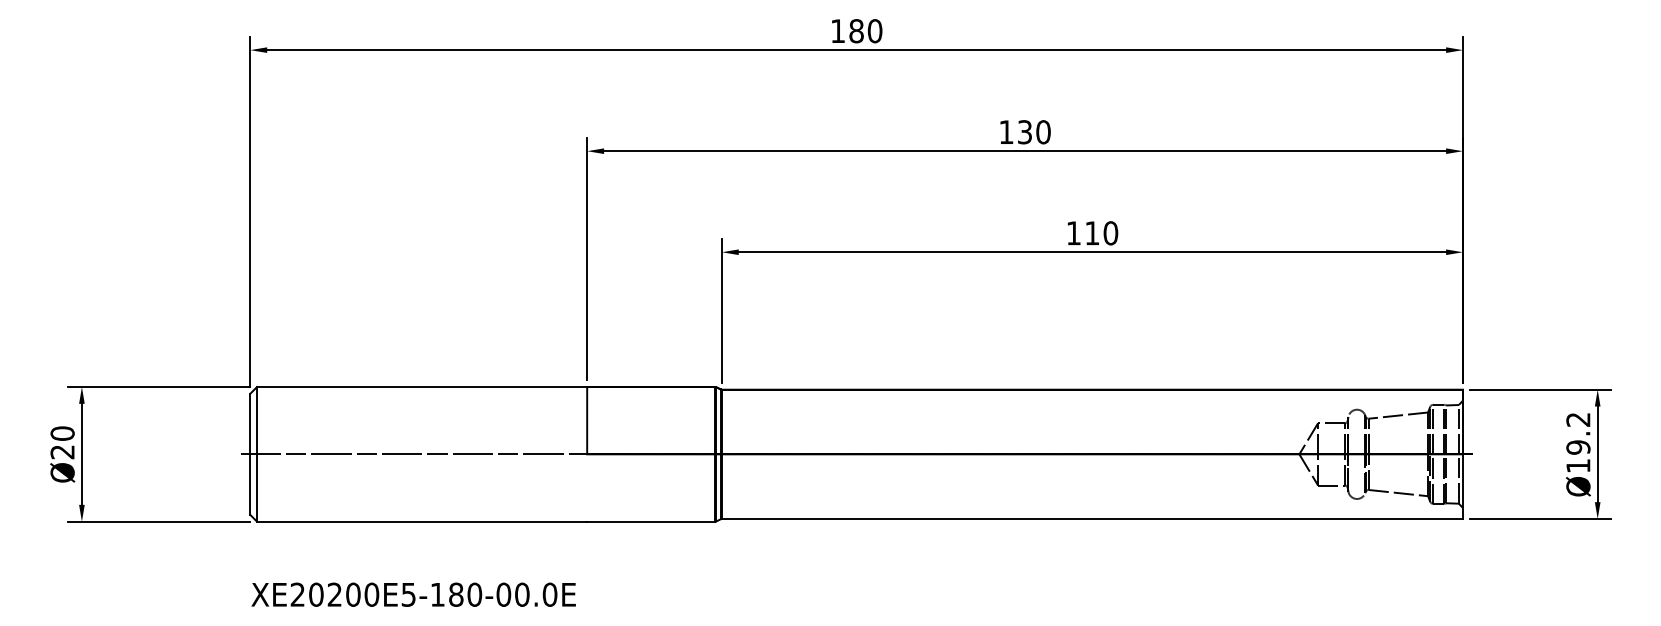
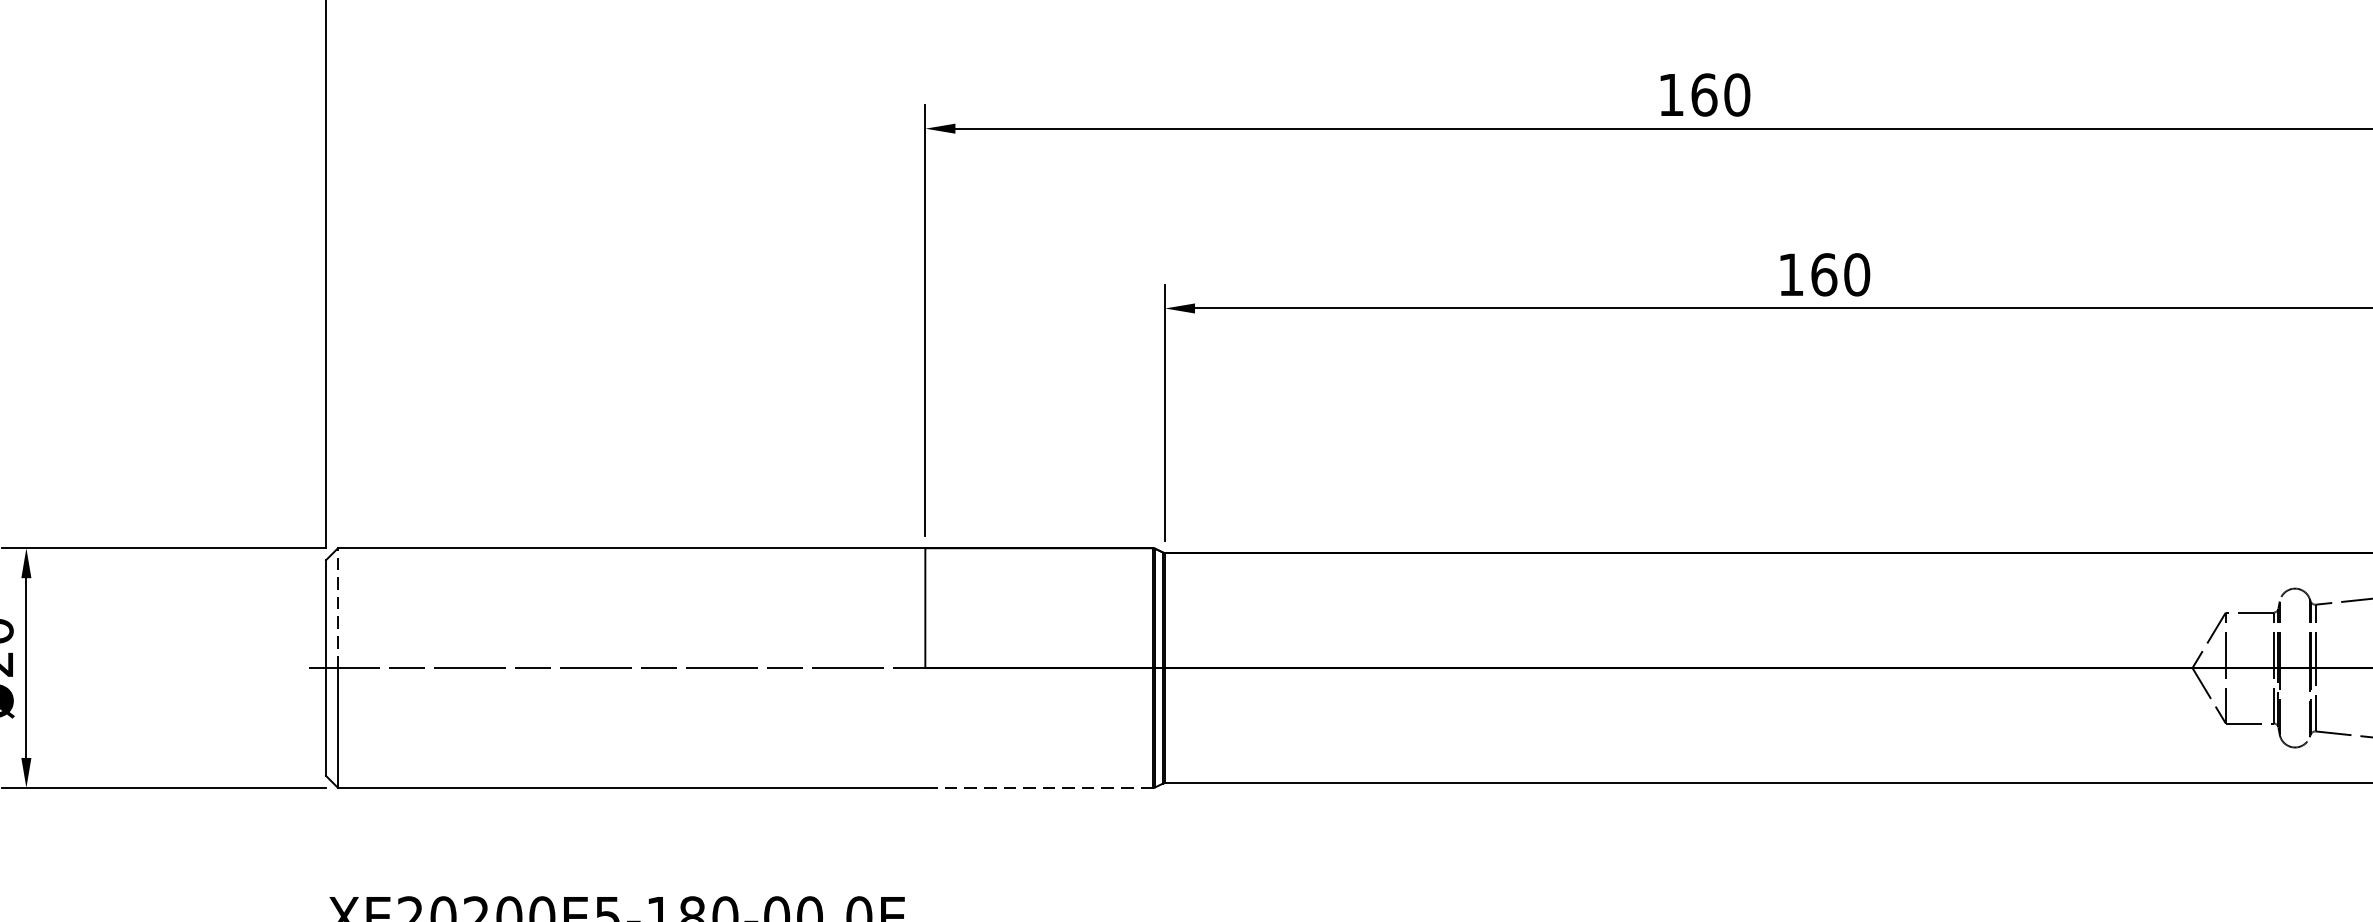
text: (1024, 132) -> (1703, 95), 130 -> 160
text: (1092, 233) -> (1824, 275), 110 -> 160
line: (257, 420) -> (338, 607), solid -> dashed
line: (651, 521) -> (1039, 787), solid -> dashed

